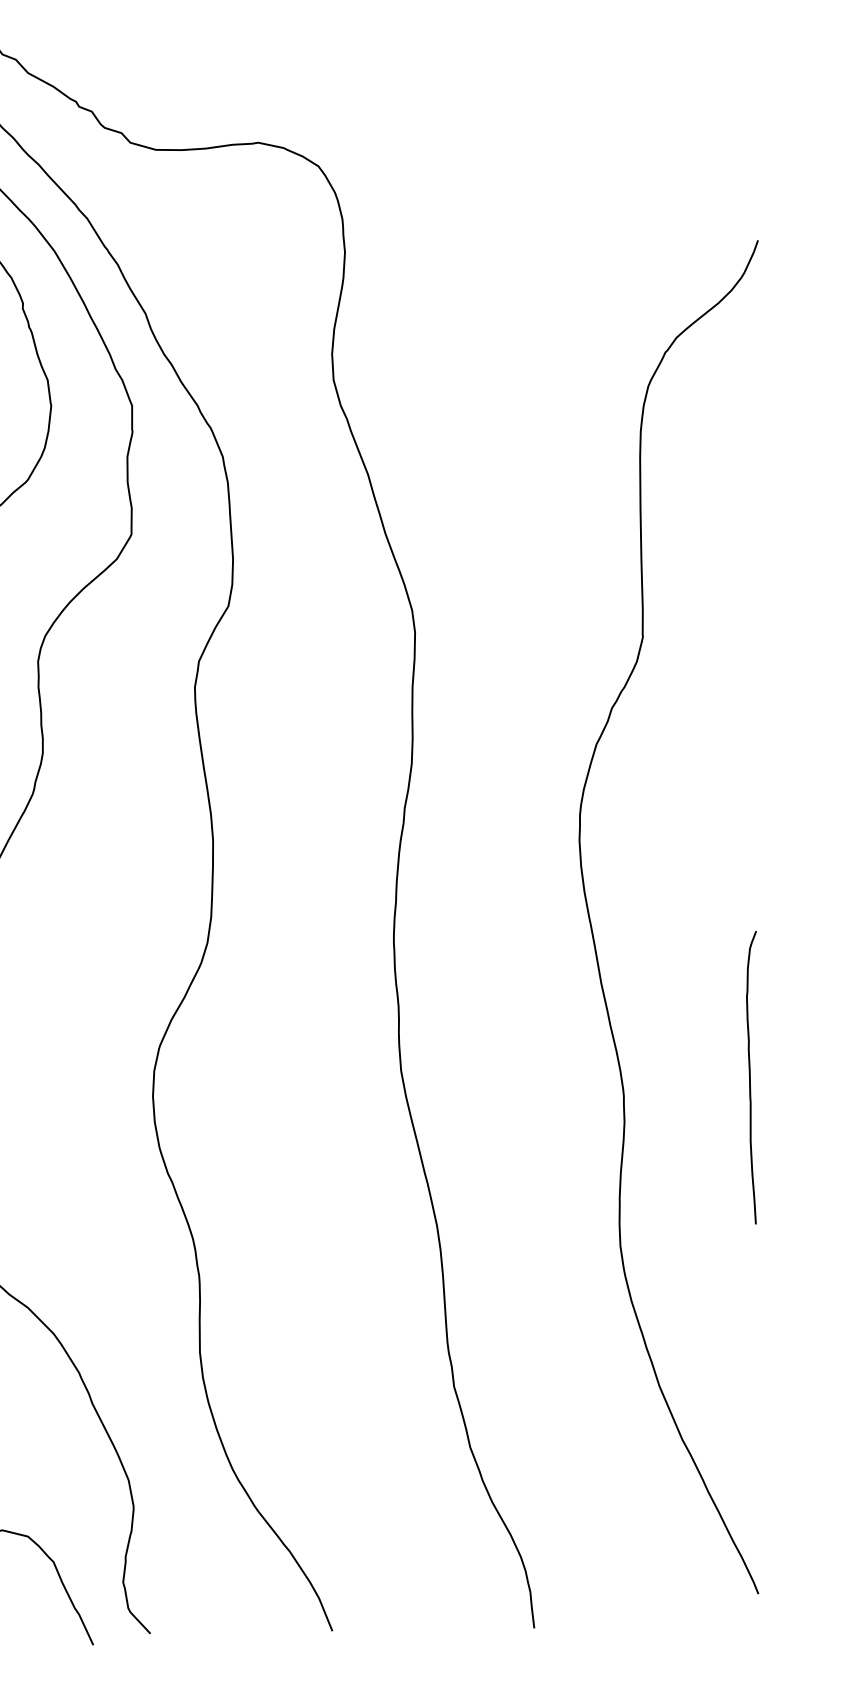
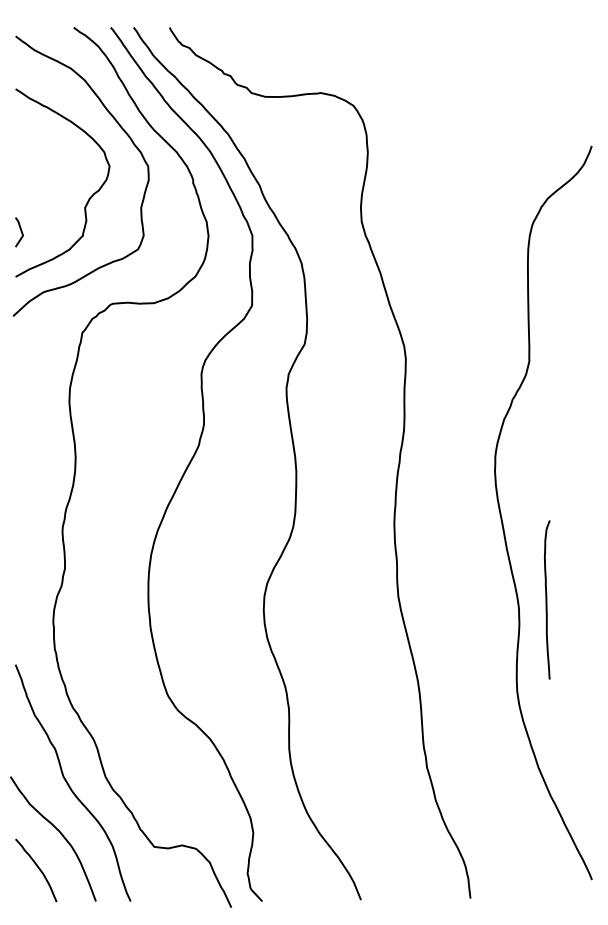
curve: (750, 1076) -> (546, 599), moved

